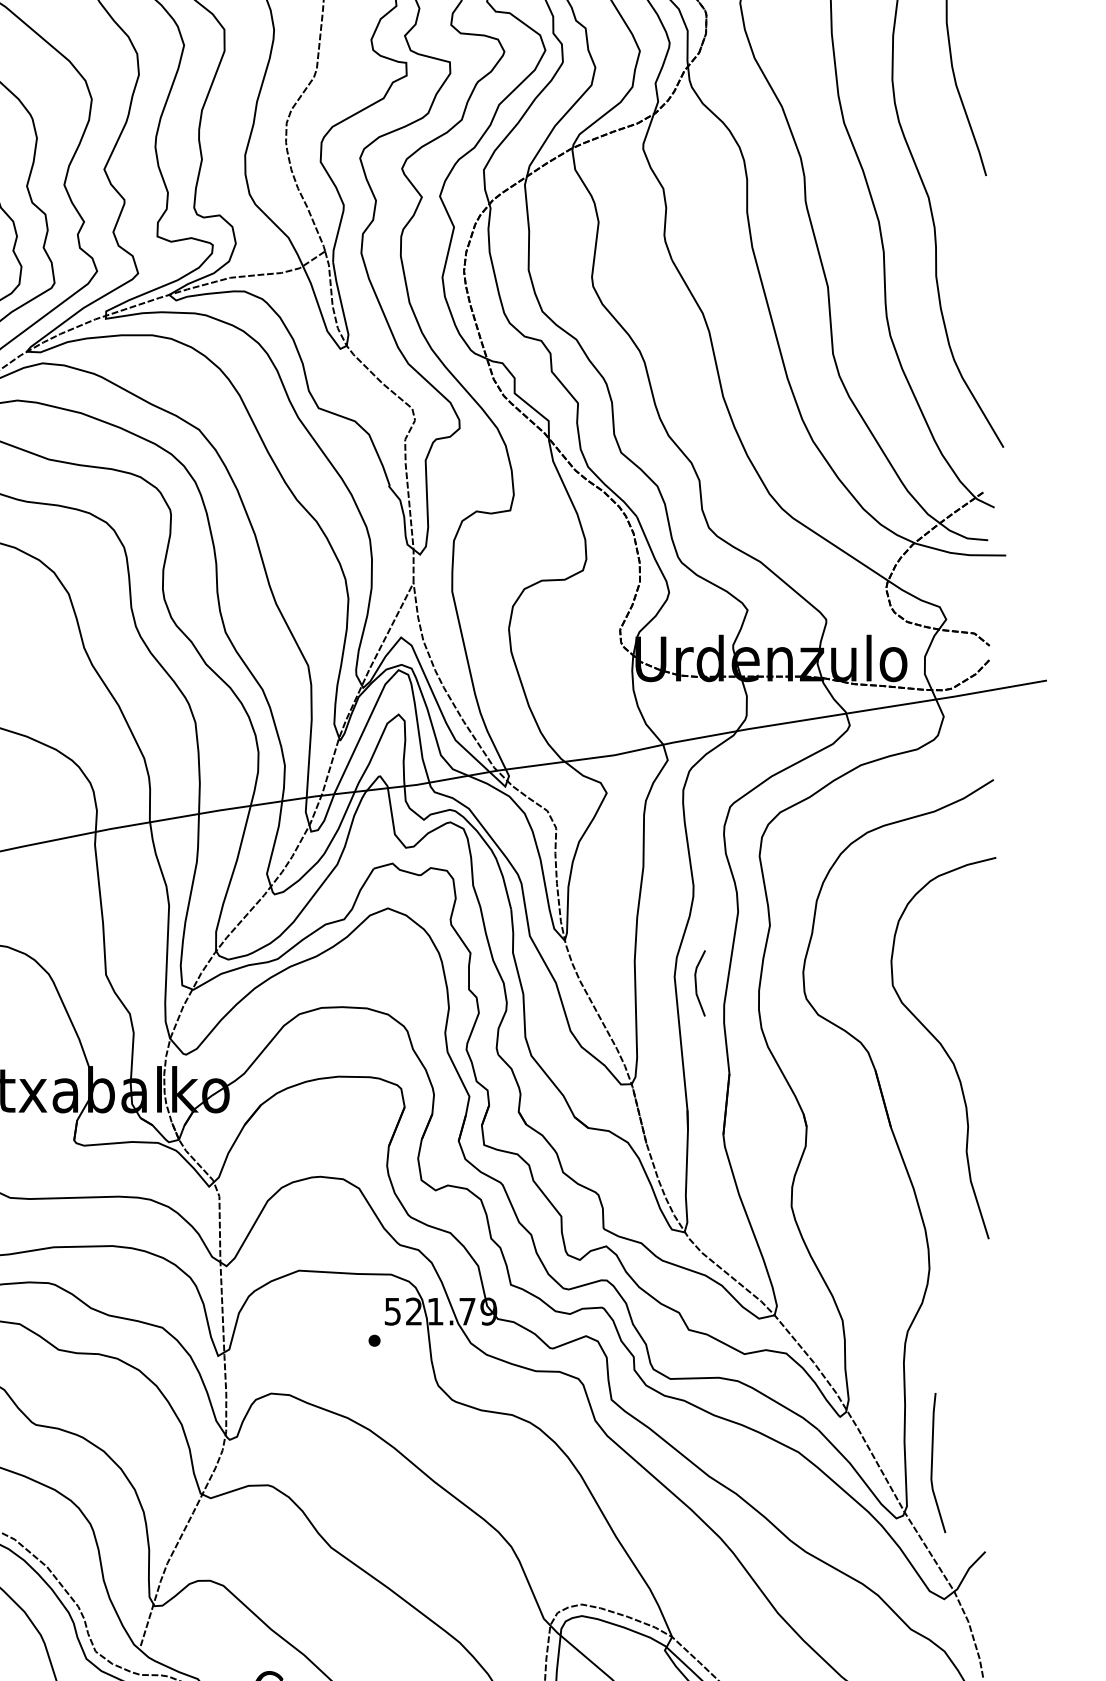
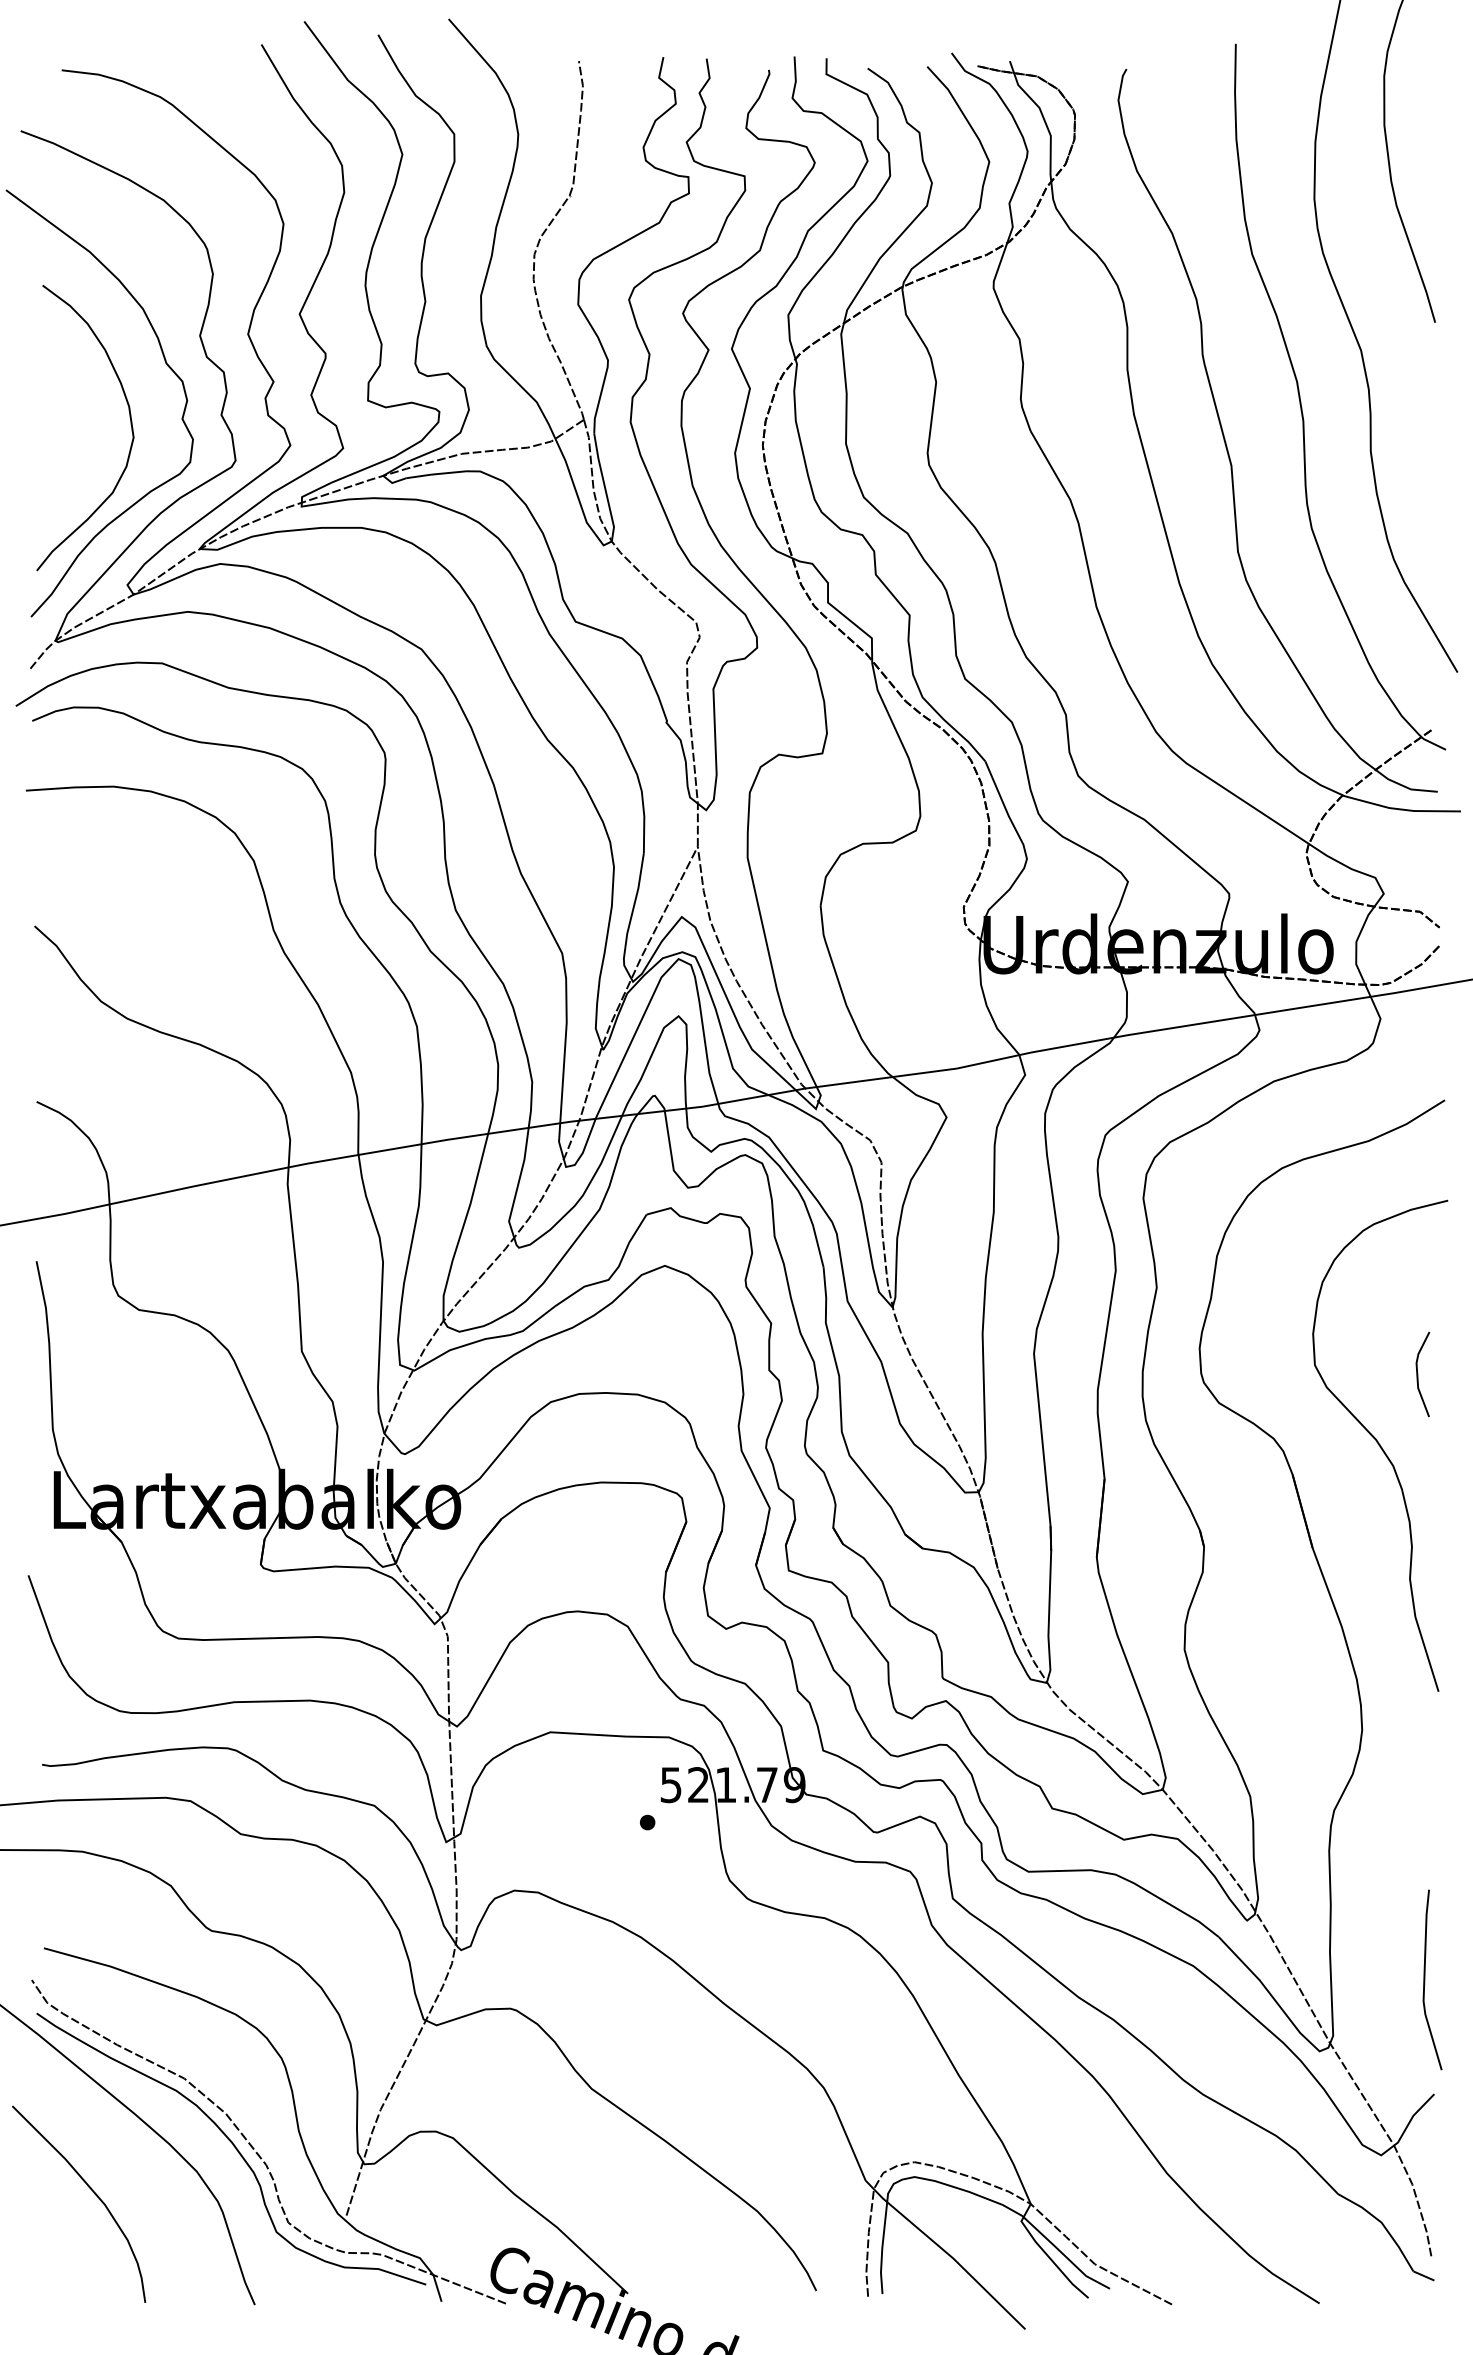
line: (696, 983) -> (1418, 1374), moved
line: (932, 1462) -> (1425, 1979), moved

